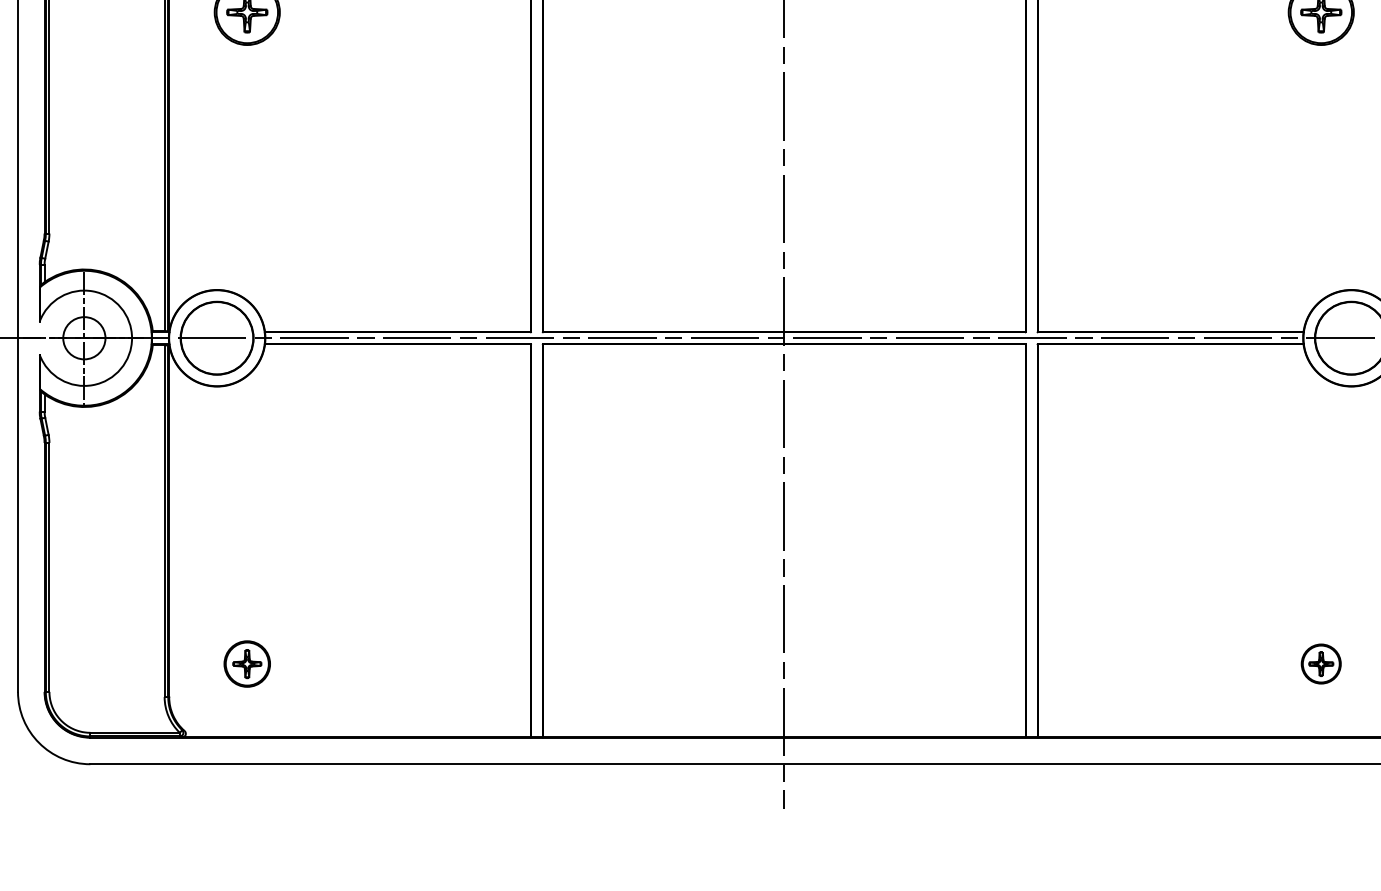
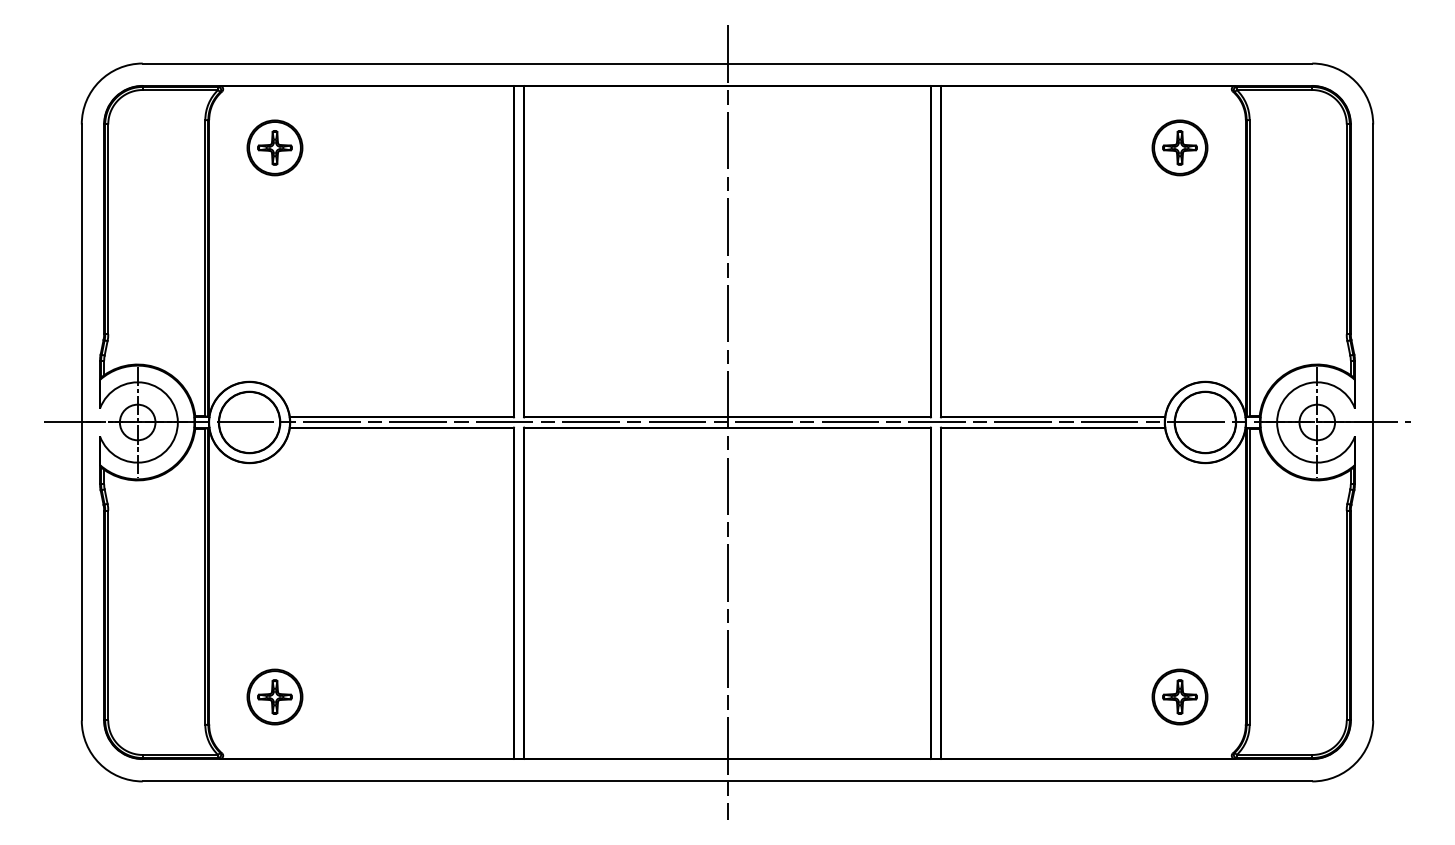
part: (246, 663) -> (274, 696), size x1.43
part: (1320, 663) -> (1179, 696), size x1.67

